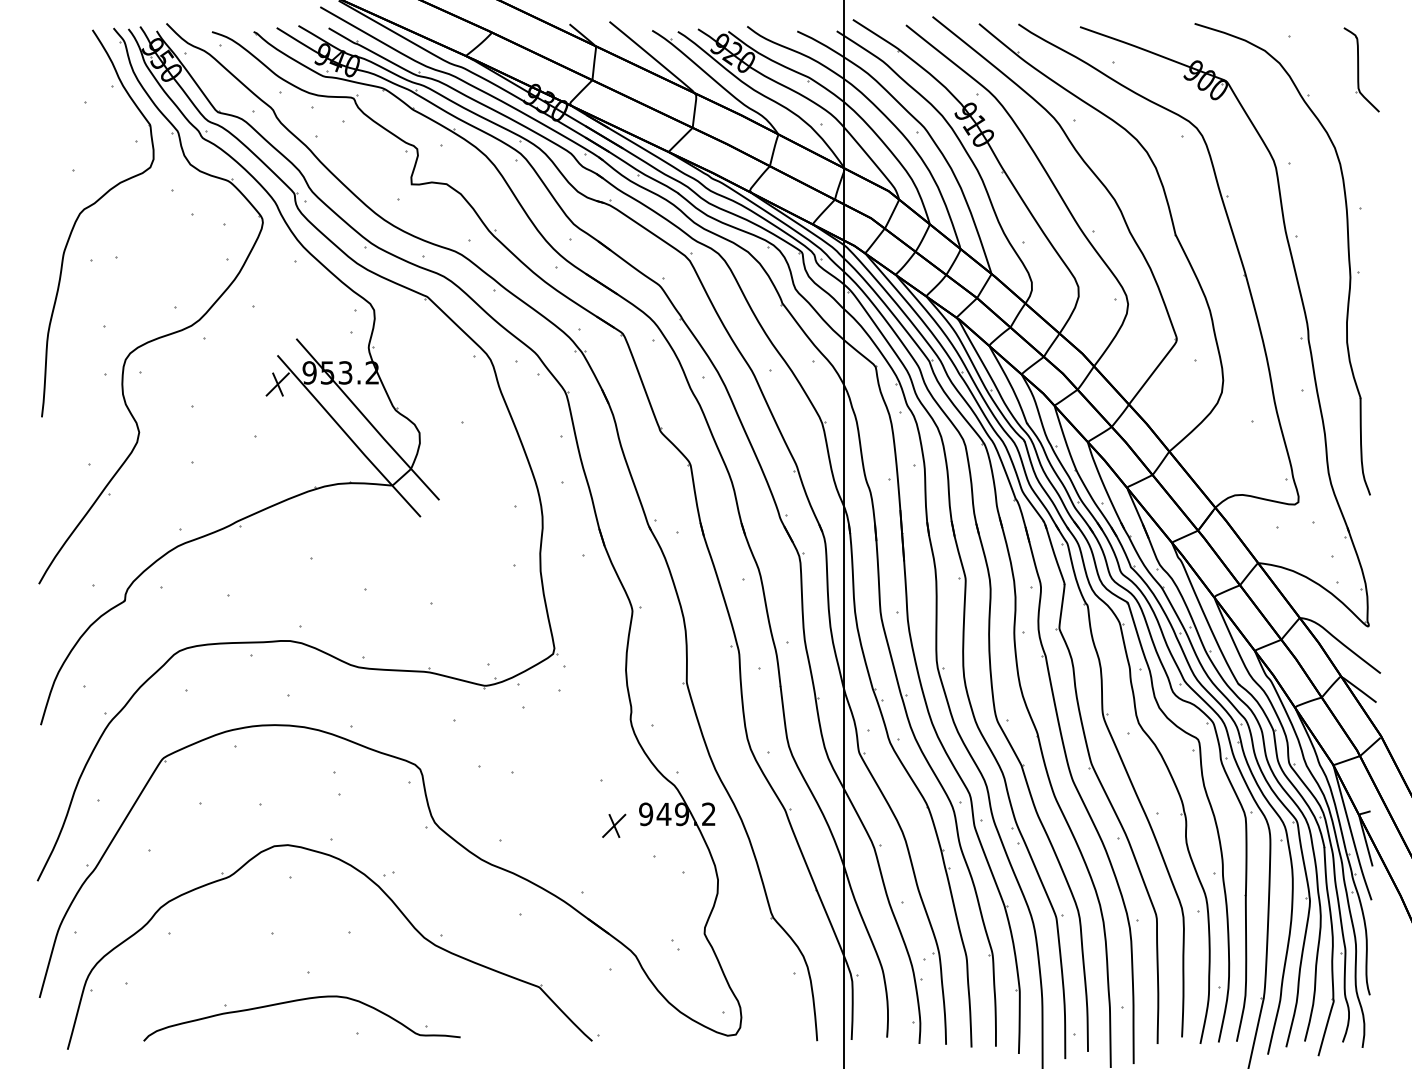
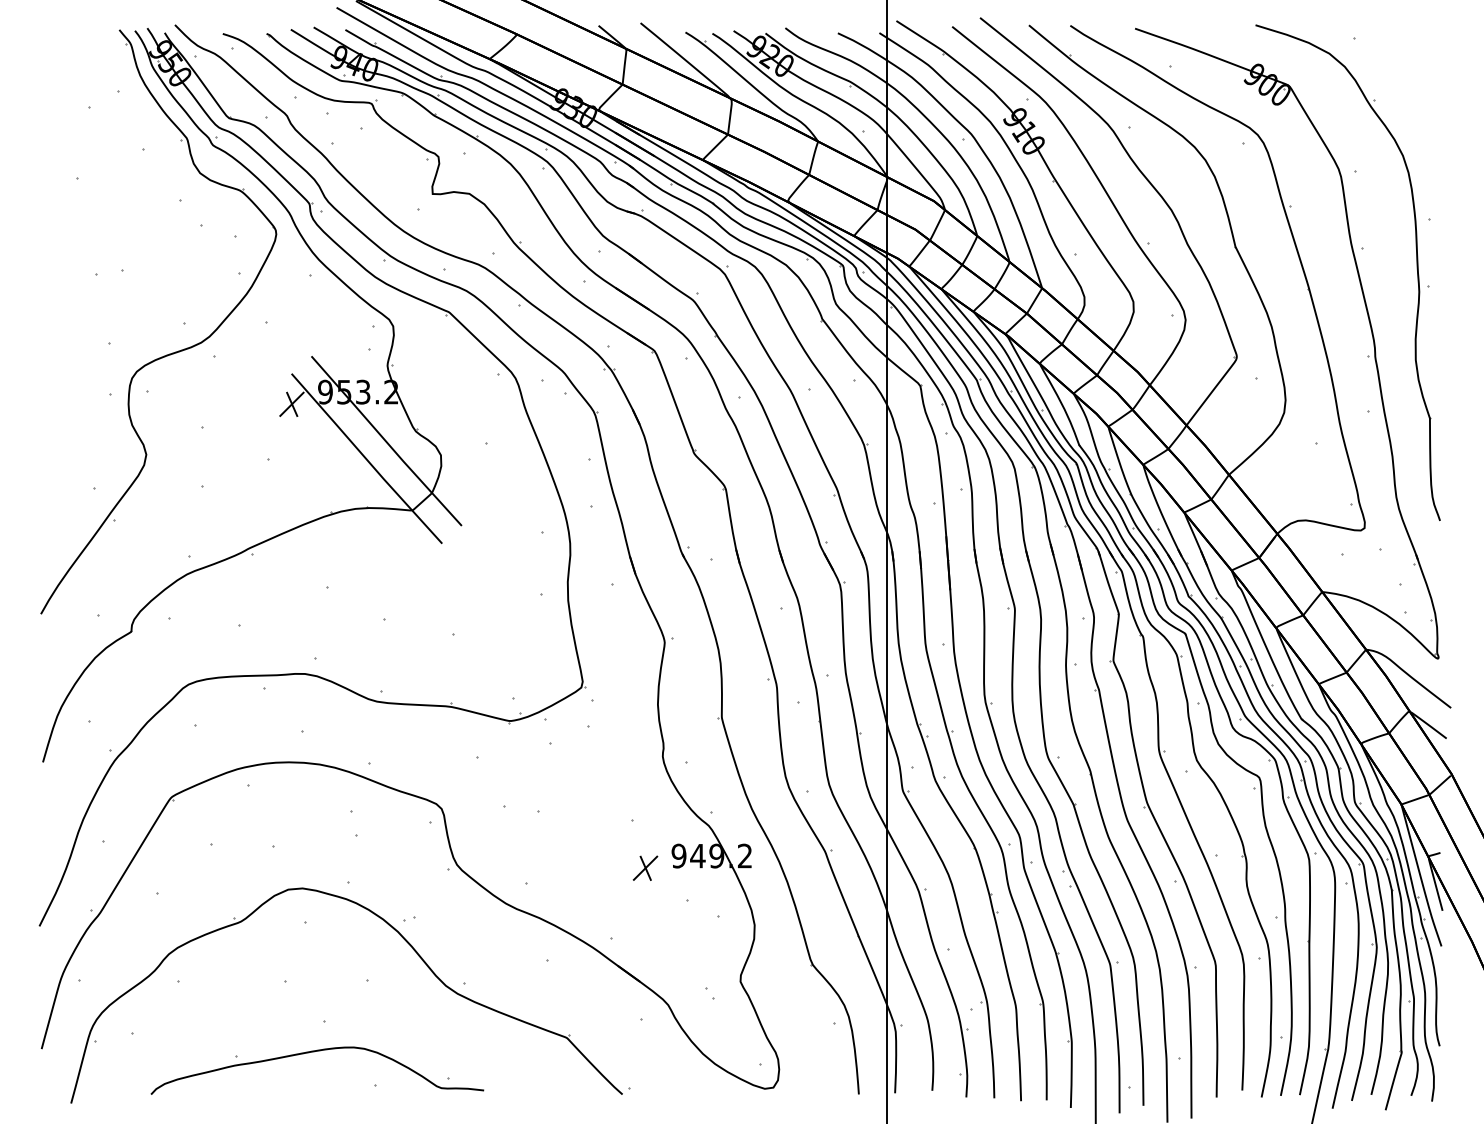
part: (1362, 69) -> (1431, 73), removed
part: (88, 208) -> (92, 219), removed

